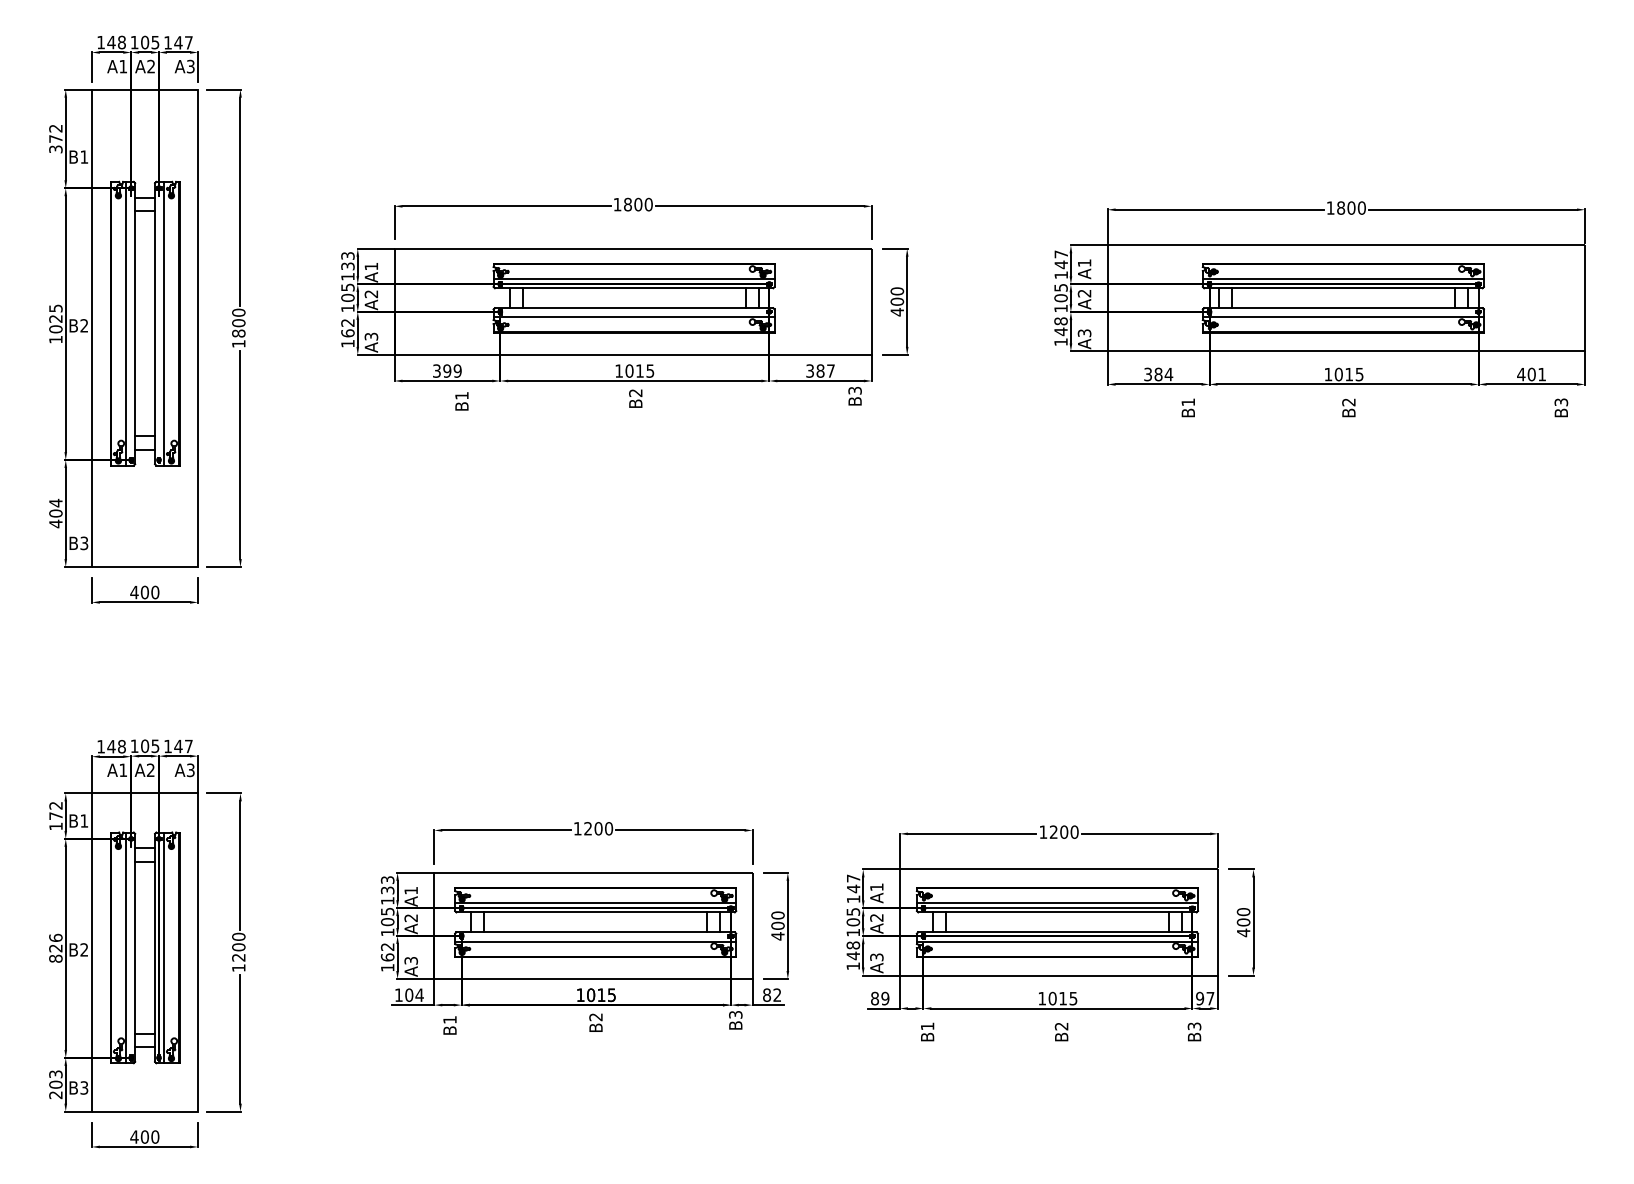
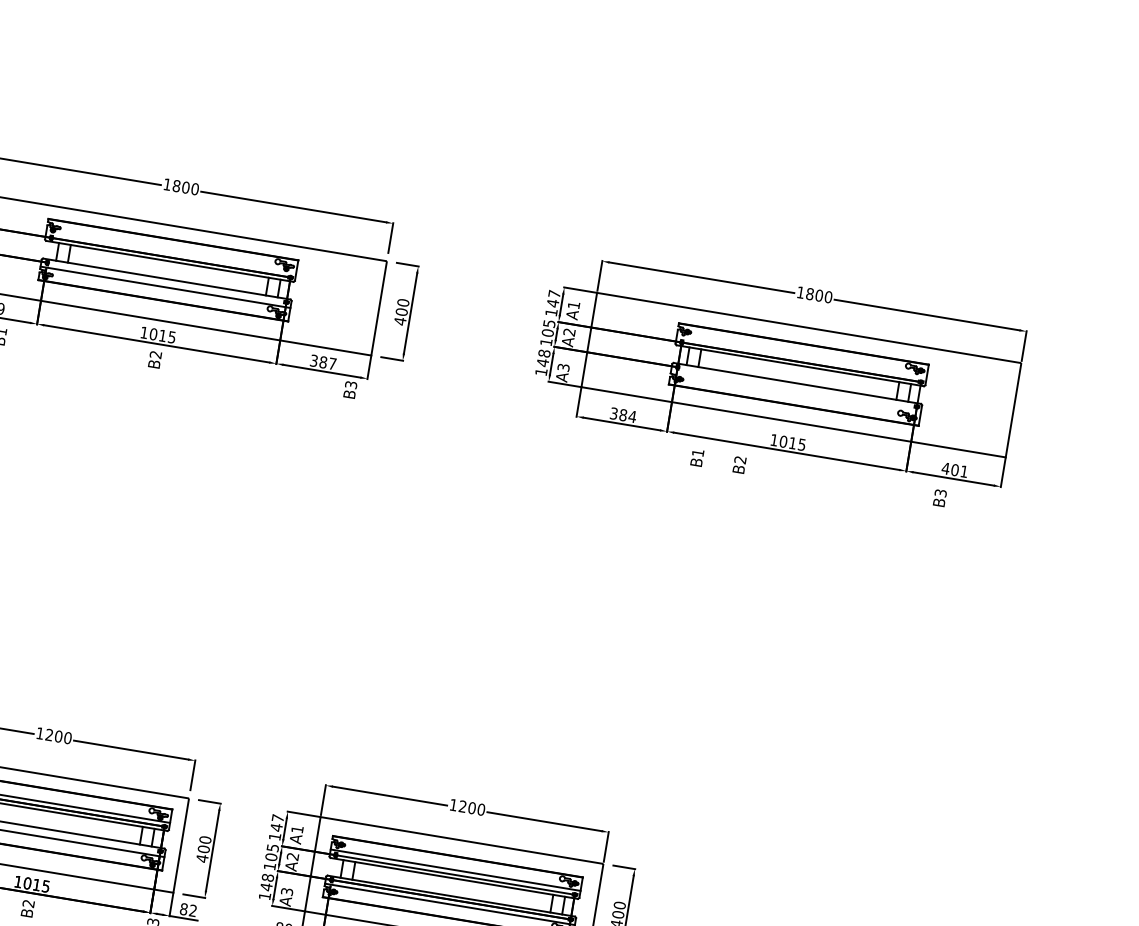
line: (633, 279) -> (170, 253), removed
line: (1342, 279) -> (800, 357), removed
line: (1342, 317) -> (795, 391), removed
text: (1187, 407) -> (696, 457), moved
text: (1348, 407) -> (739, 464), moved
text: (1561, 407) -> (940, 497), moved

